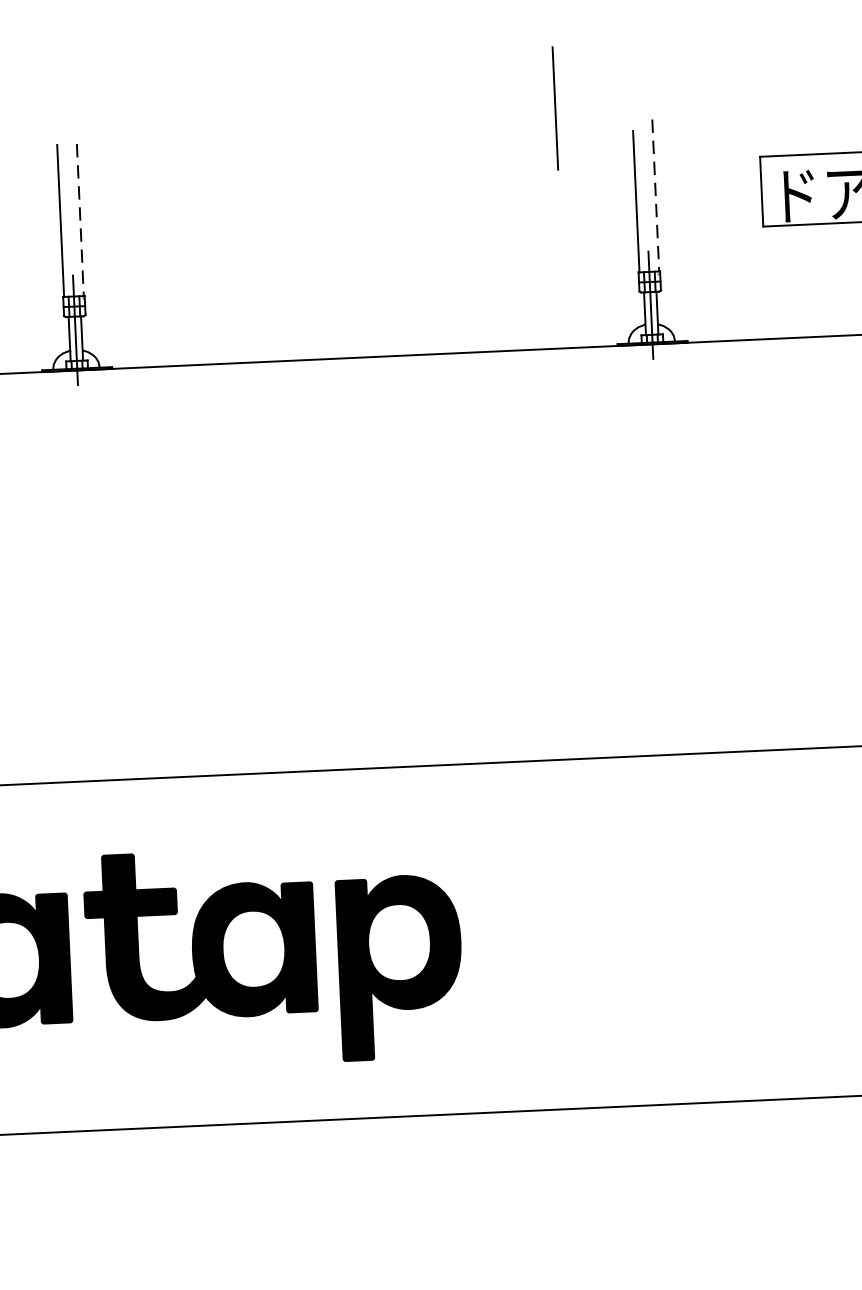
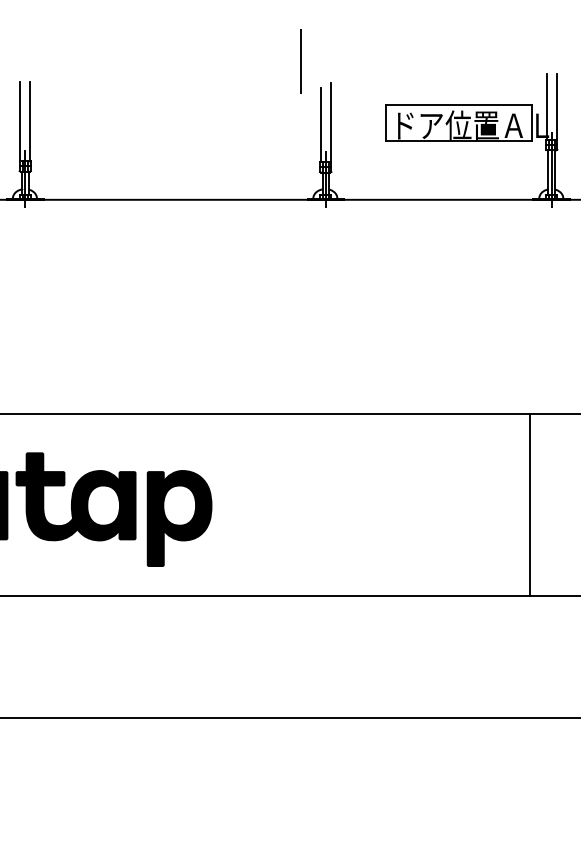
line: (555, 108) -> (300, 61), moved
line: (654, 195) -> (330, 122), dashed -> solid
line: (80, 220) -> (30, 121), dashed -> solid

